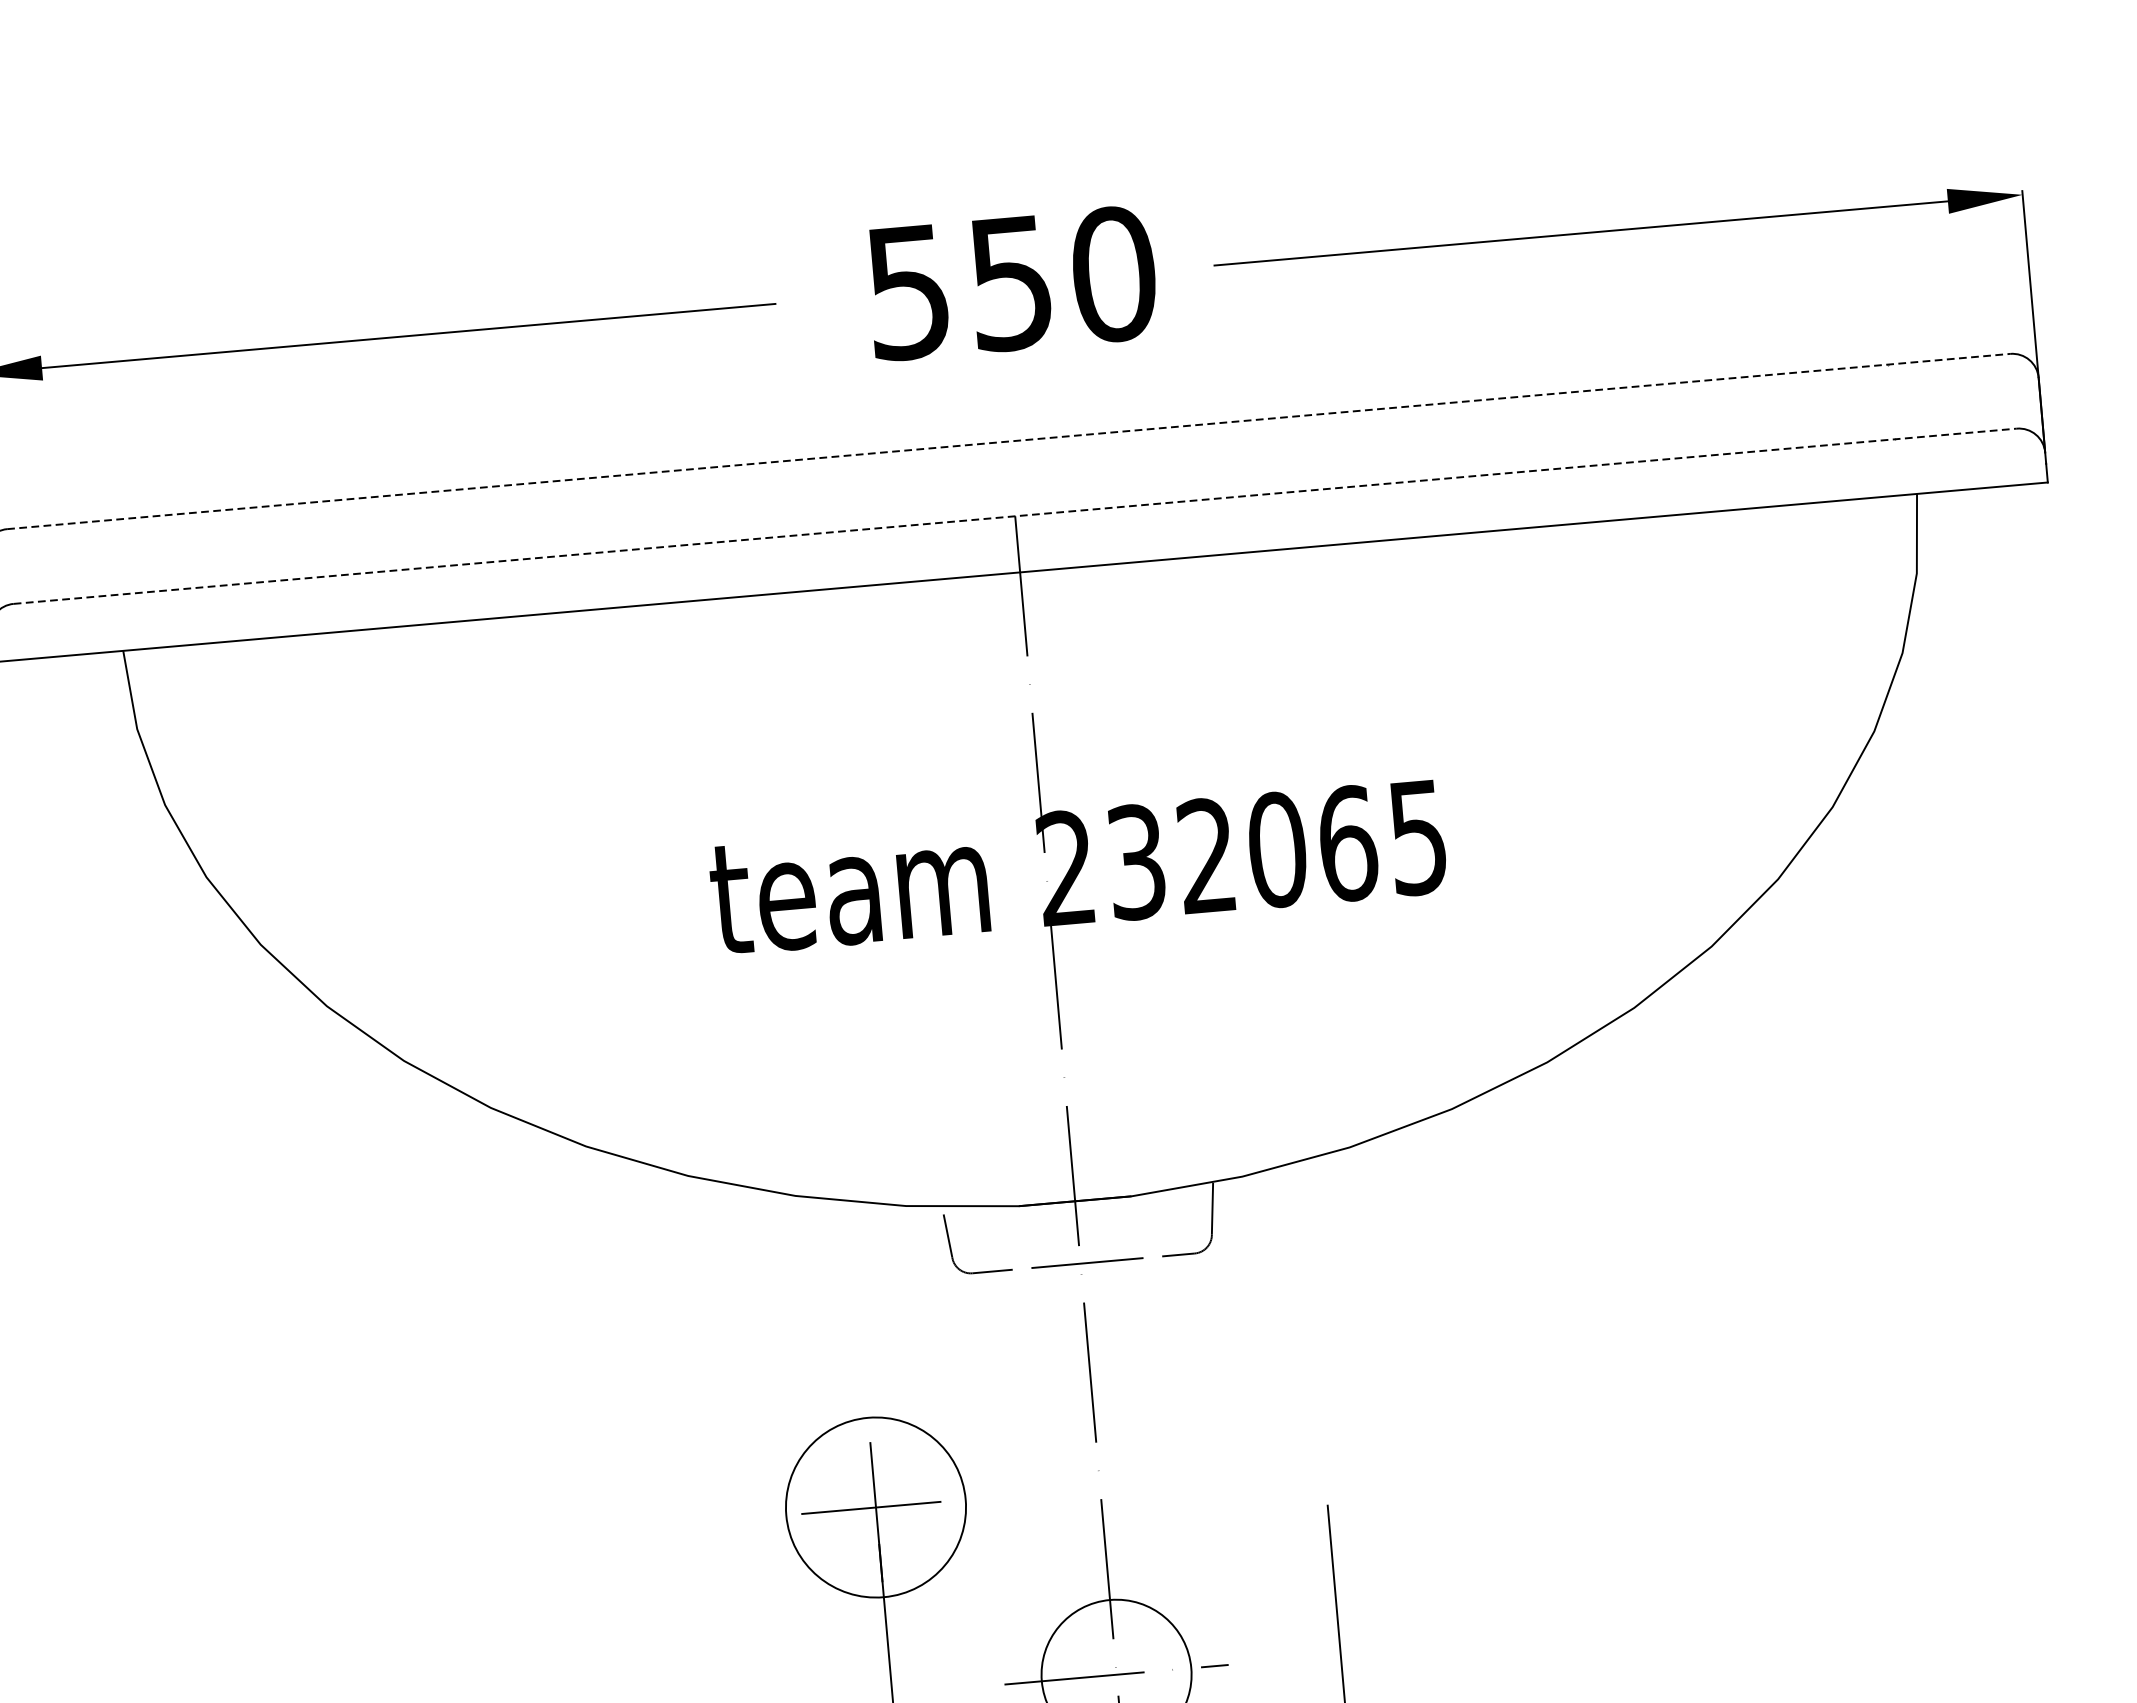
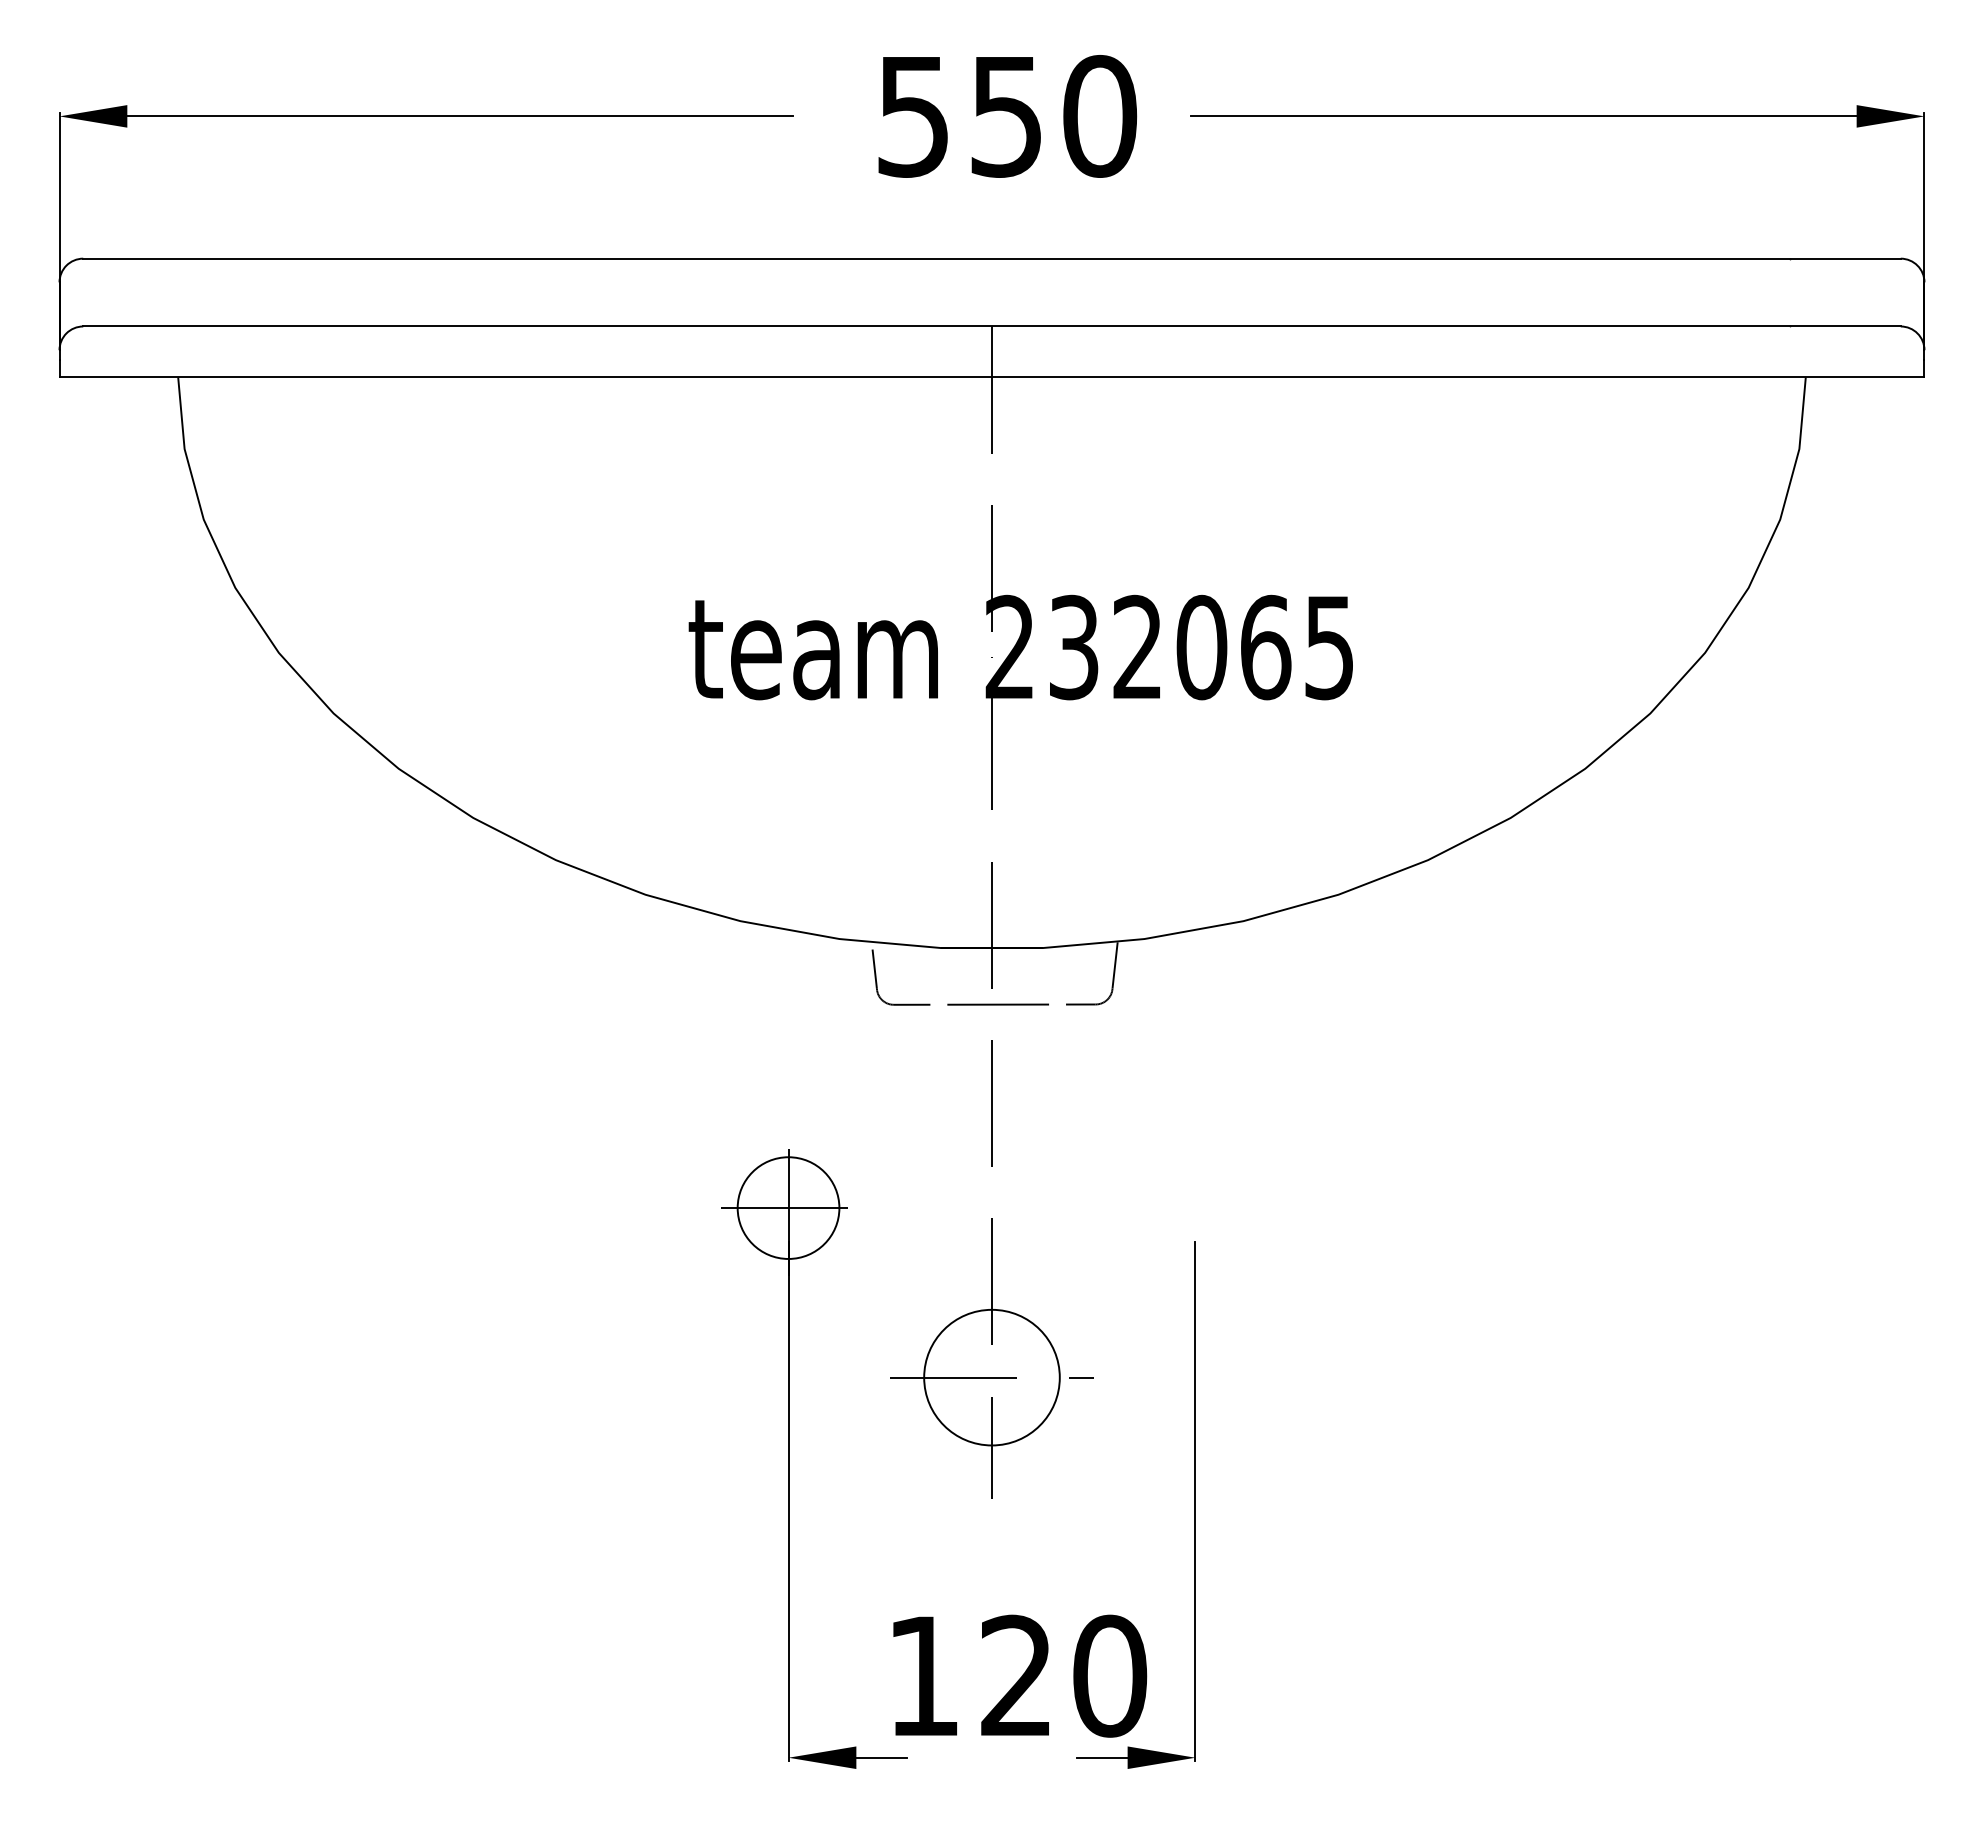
line: (1009, 441) -> (992, 258), dashed -> solid
line: (1015, 516) -> (992, 326), dashed -> solid
circle: (875, 1506) -> (788, 1207), size x0.62

